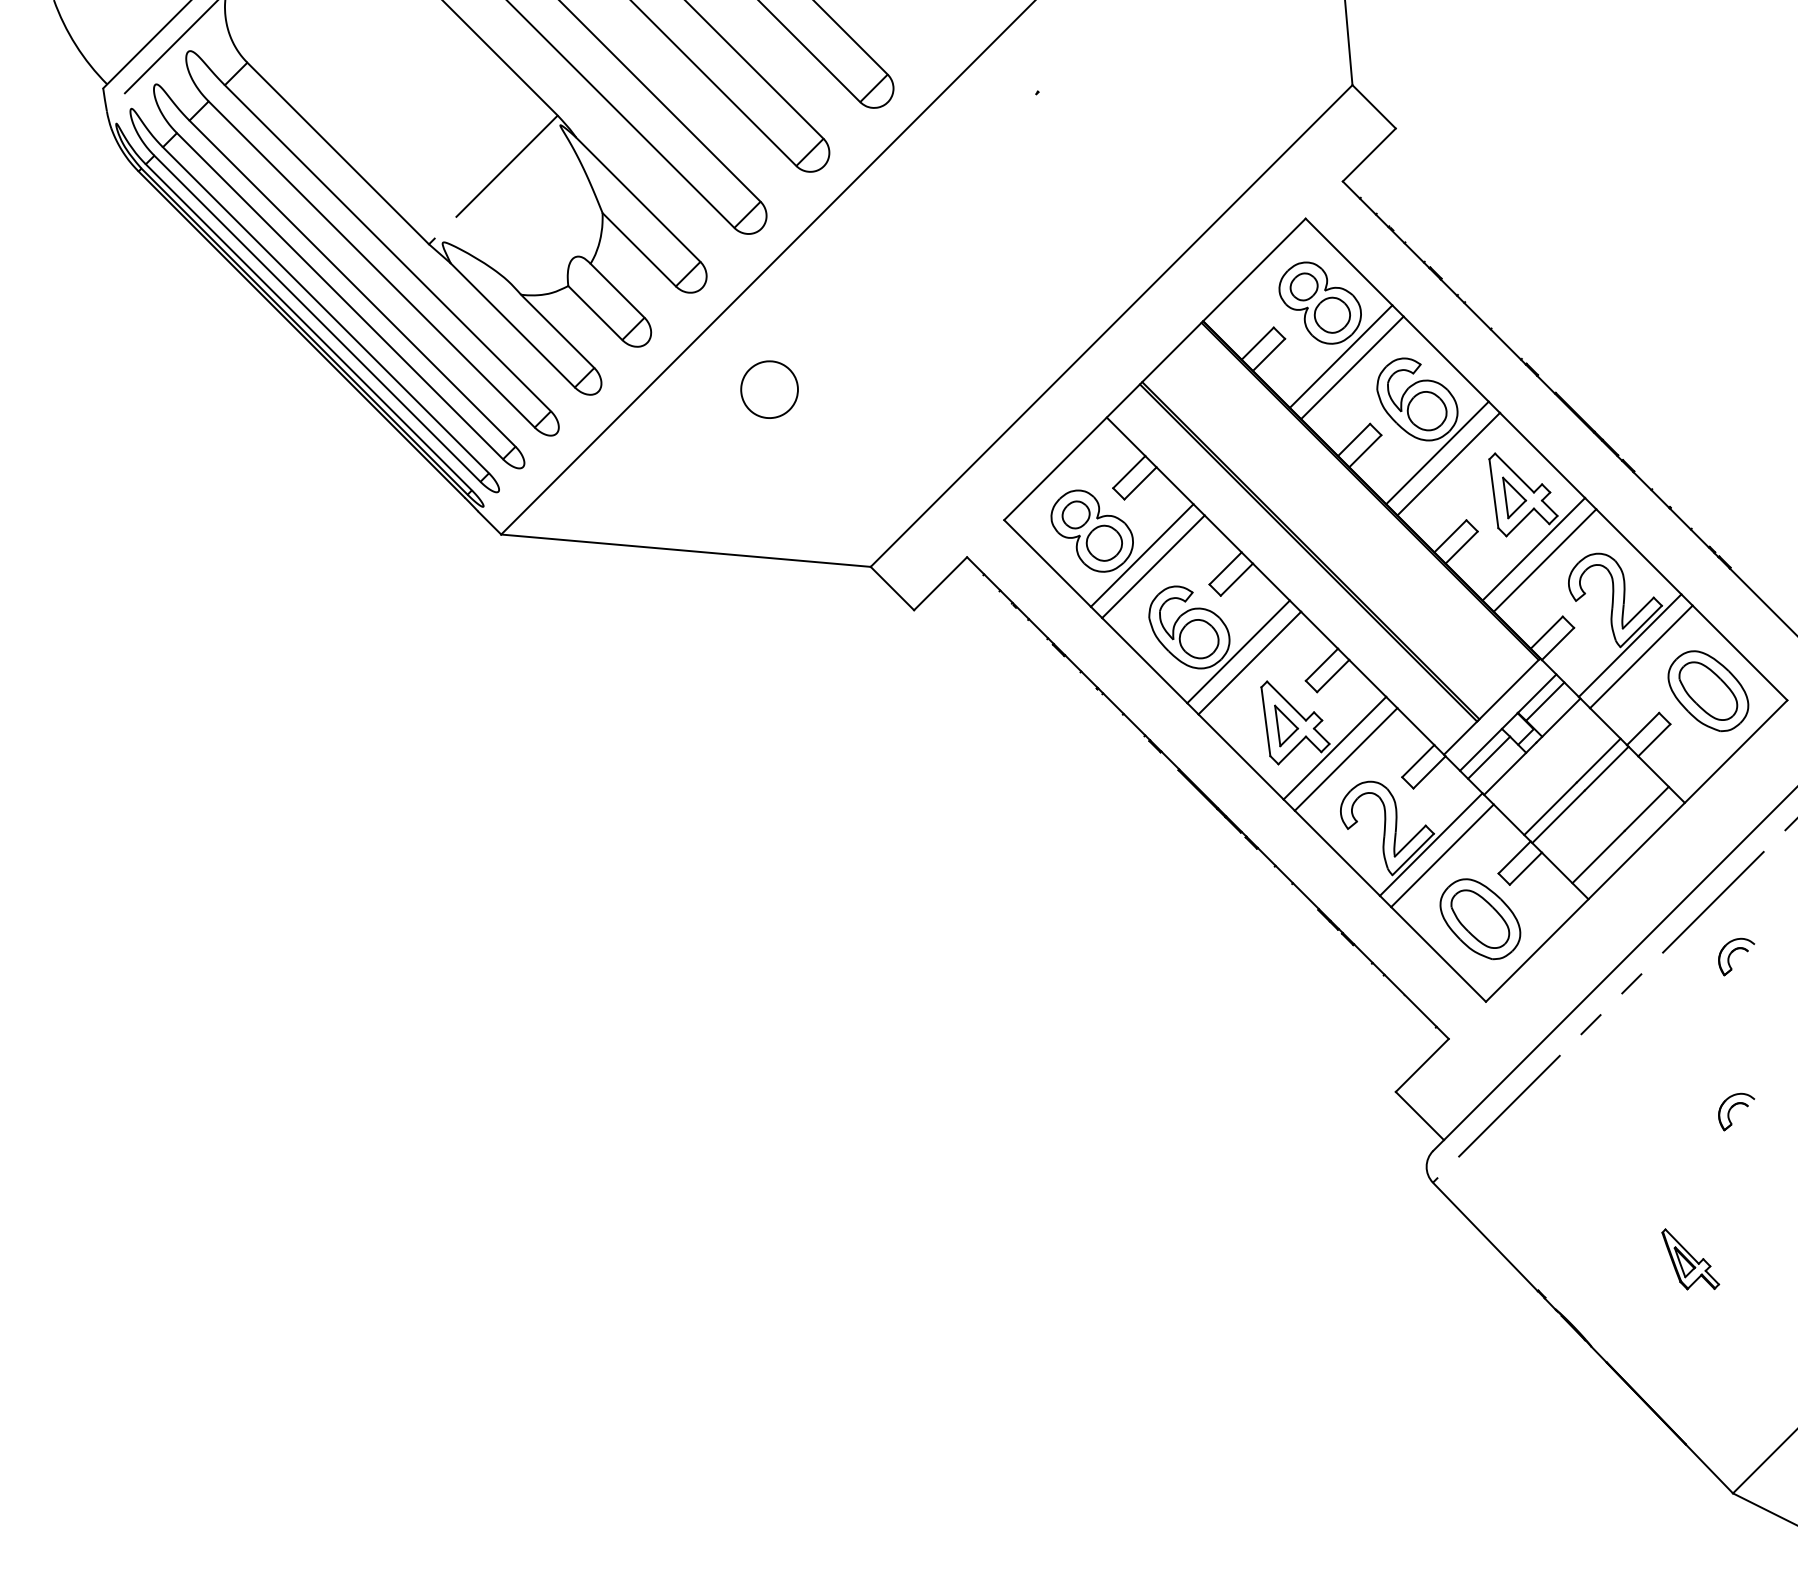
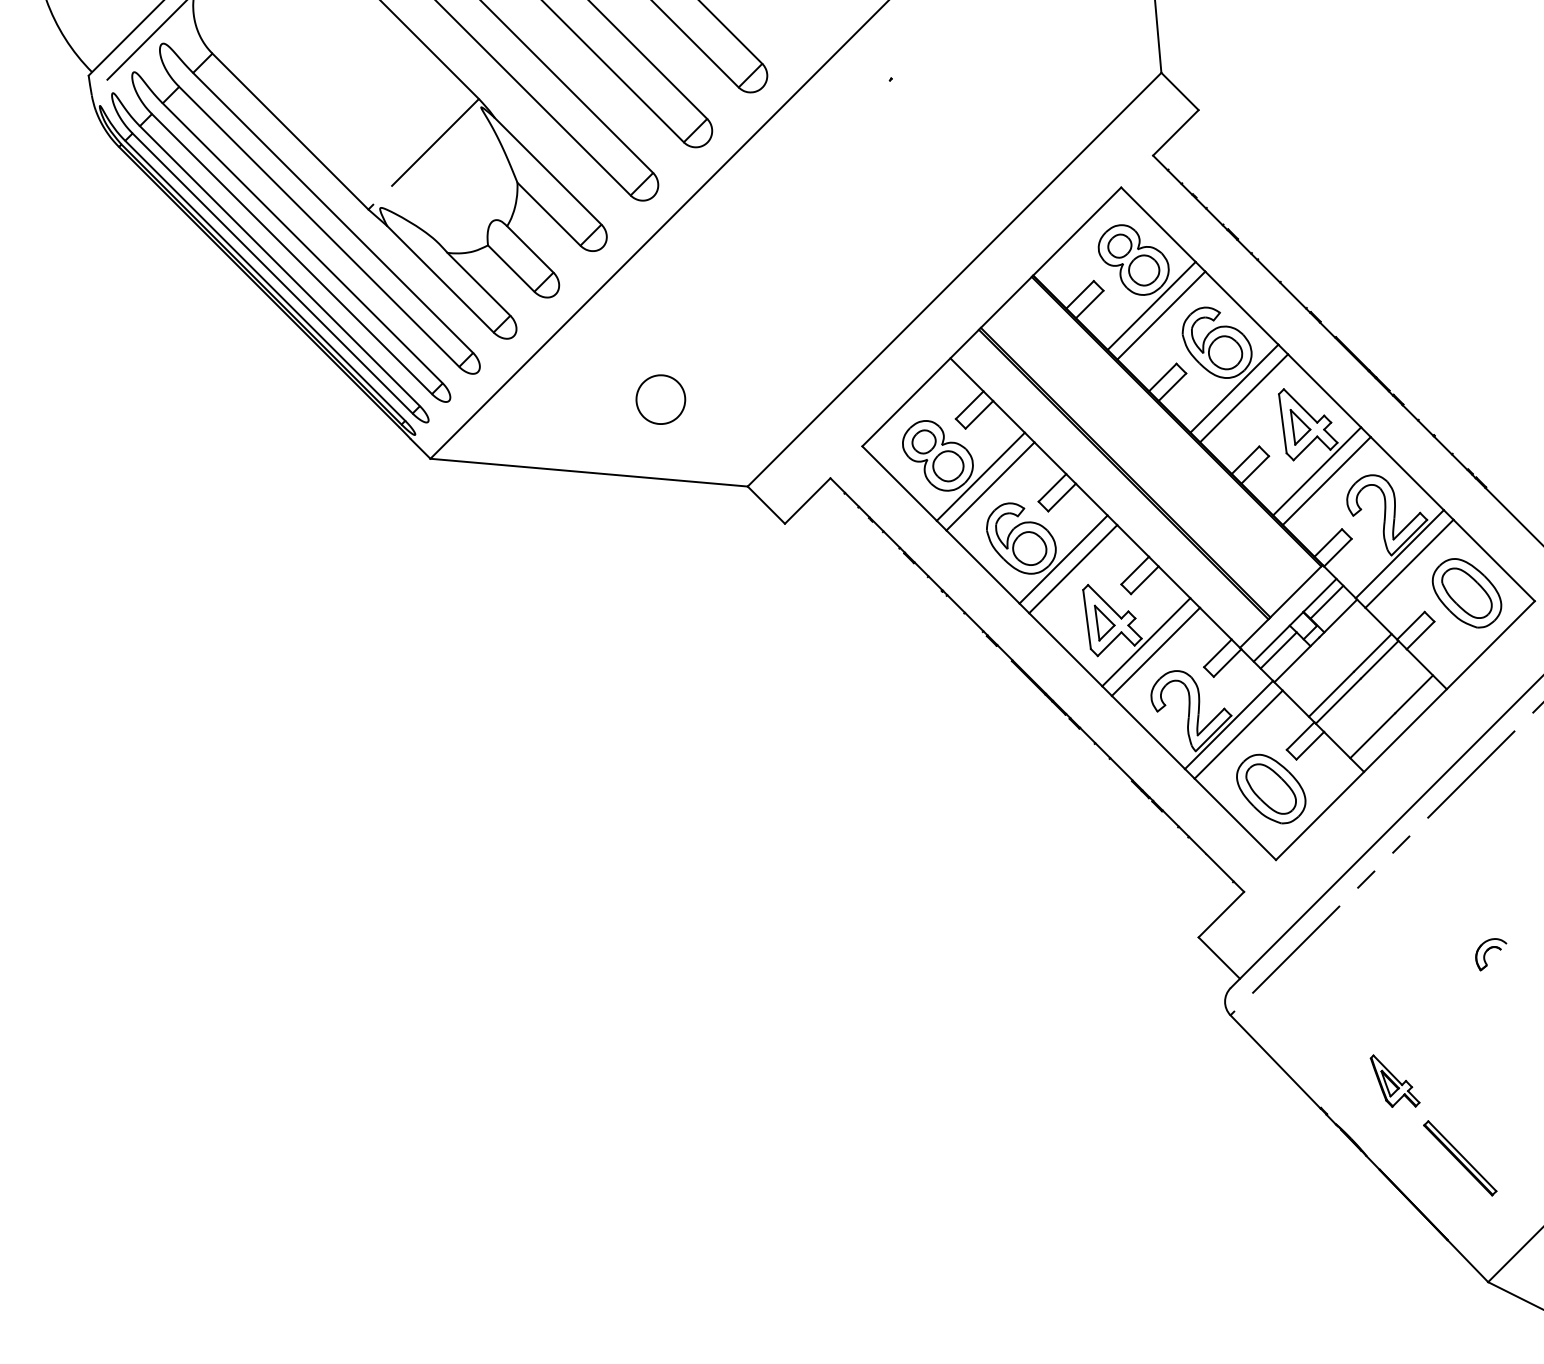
part: (769, 389) -> (660, 399), moved
part: (1736, 956) -> (1491, 821), removed
part: (1690, 1259) -> (1394, 1081), moved
part: (1700, 1349) -> (1460, 1158), added

